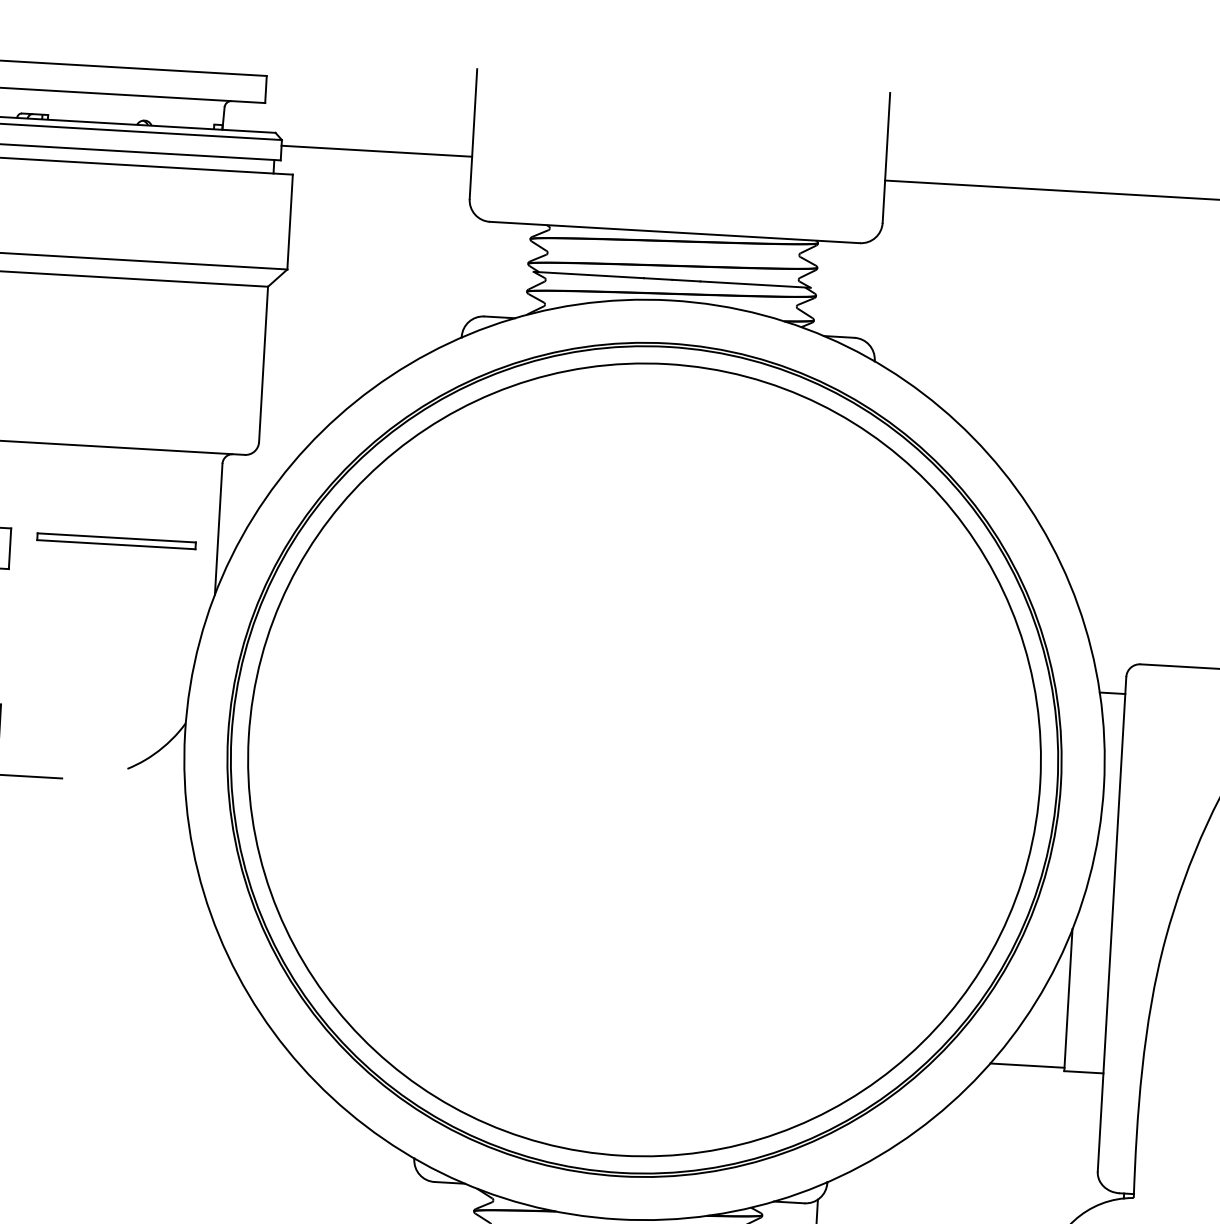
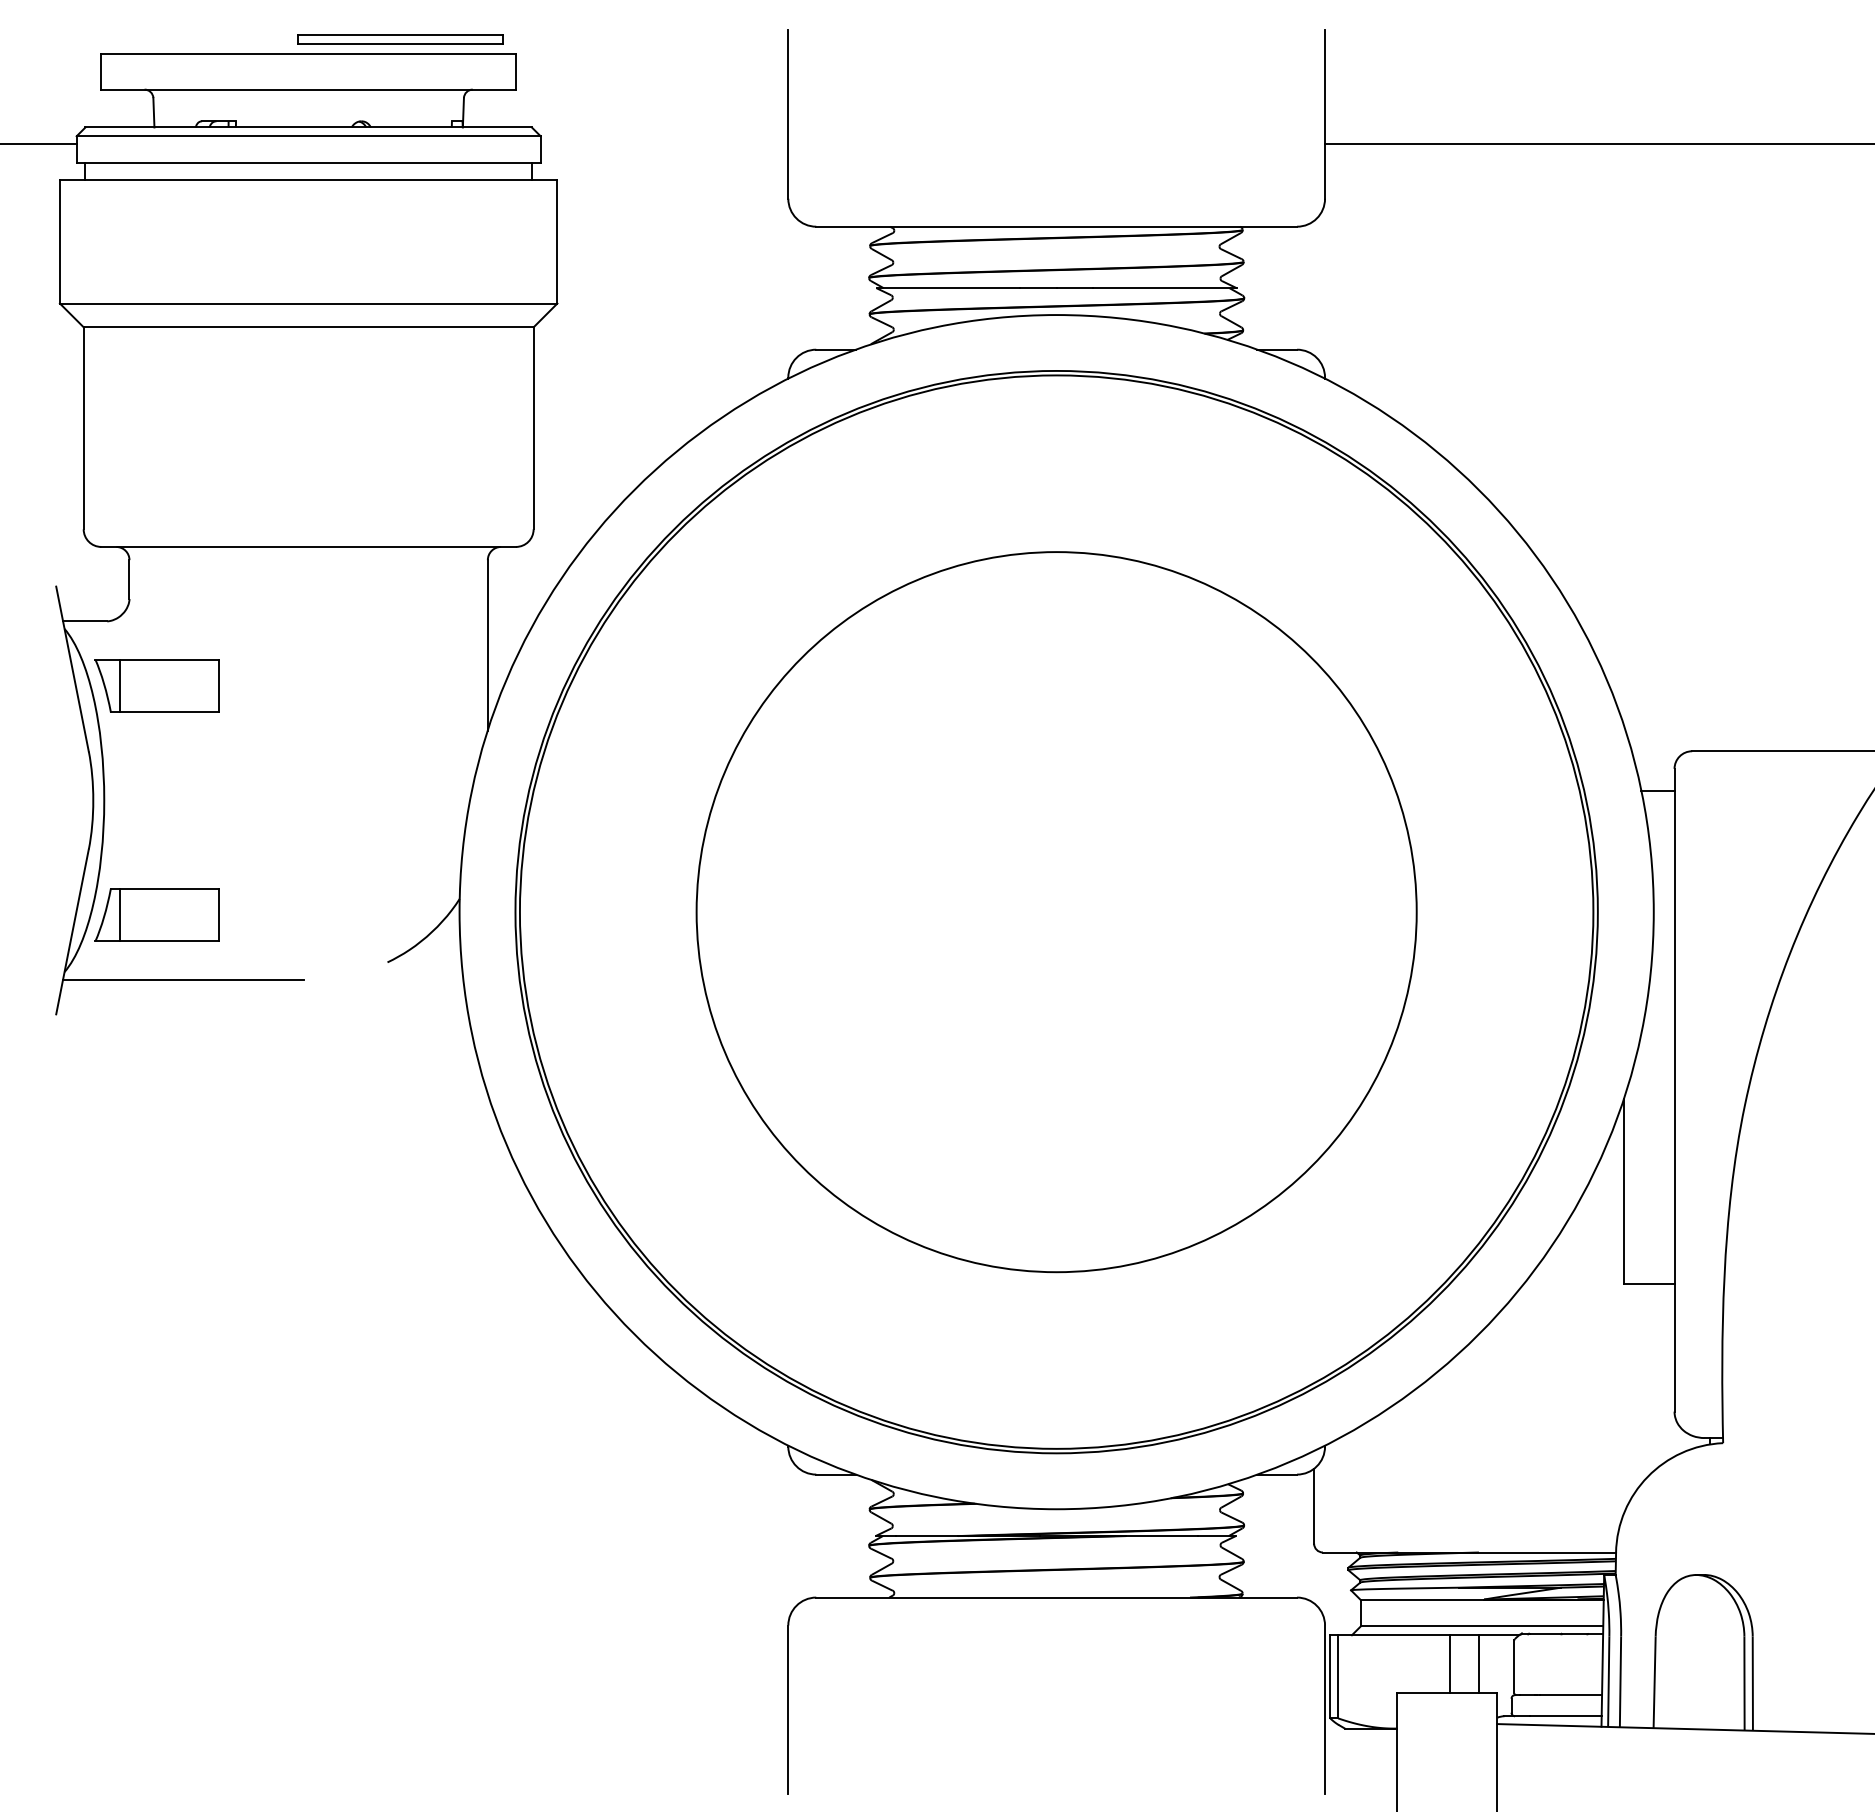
line: (376, 151) -> (664, 143), removed
part: (116, 541) -> (400, 39), moved
circle: (644, 759) -> (1056, 911), size x0.7
line: (1027, 1065) -> (1575, 1279), removed

